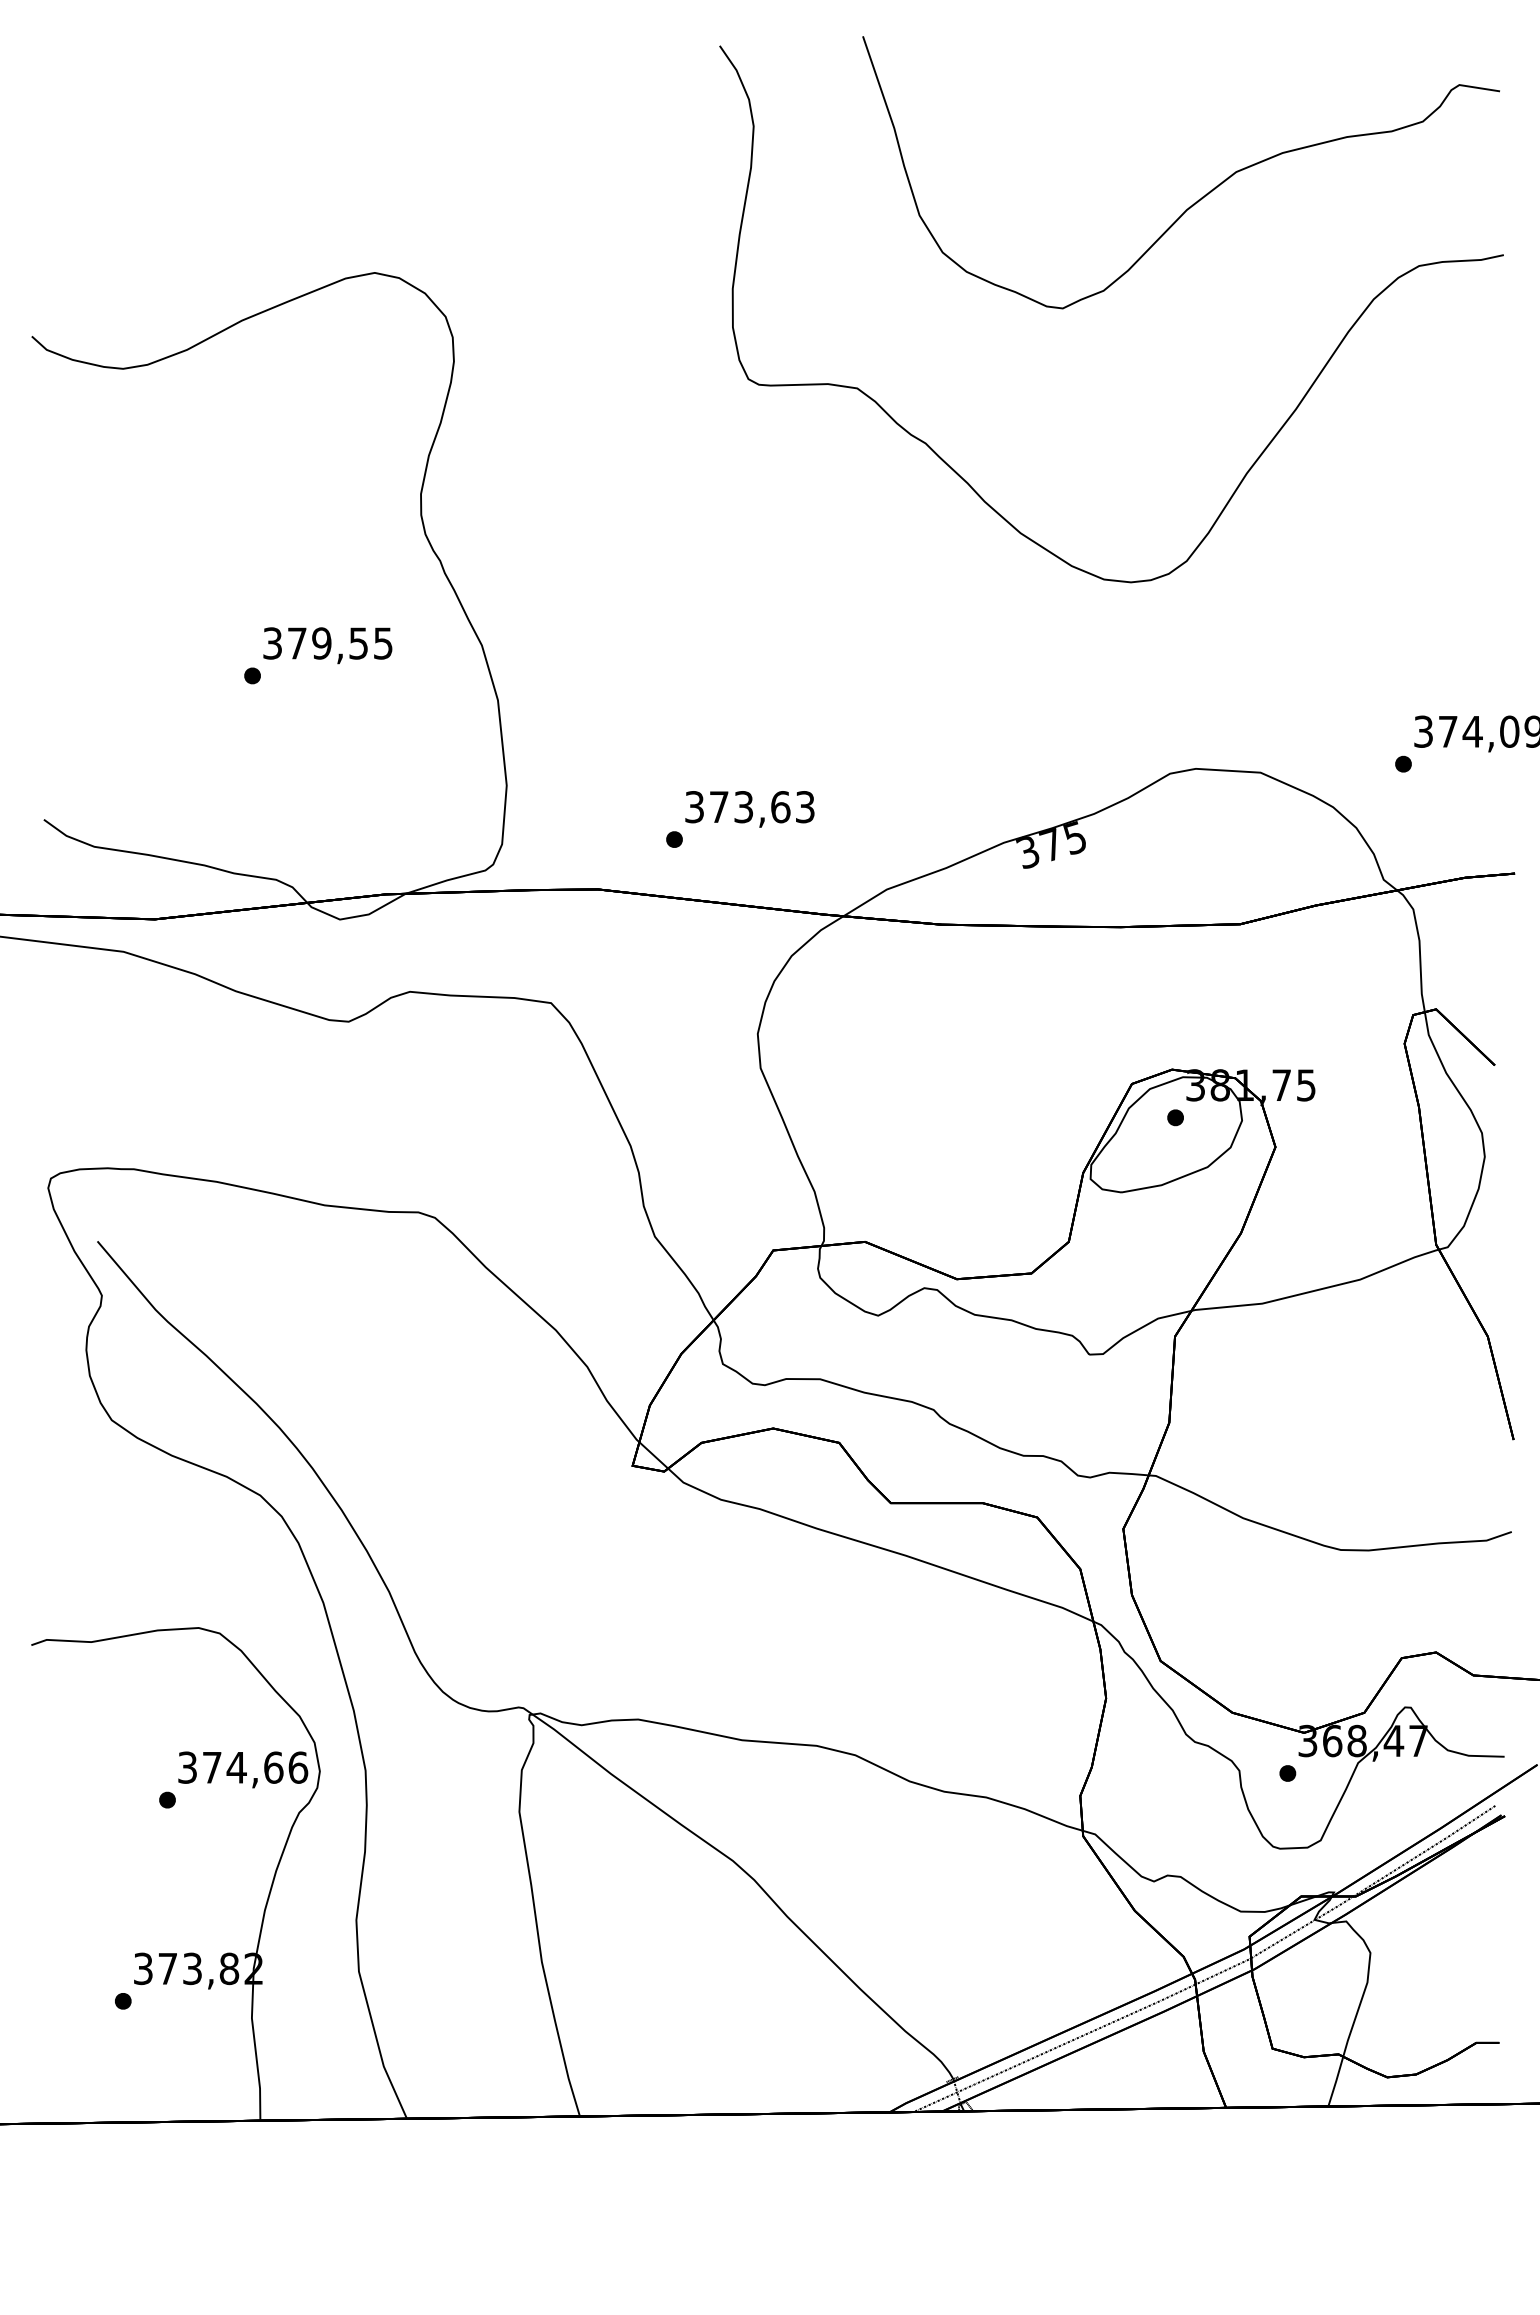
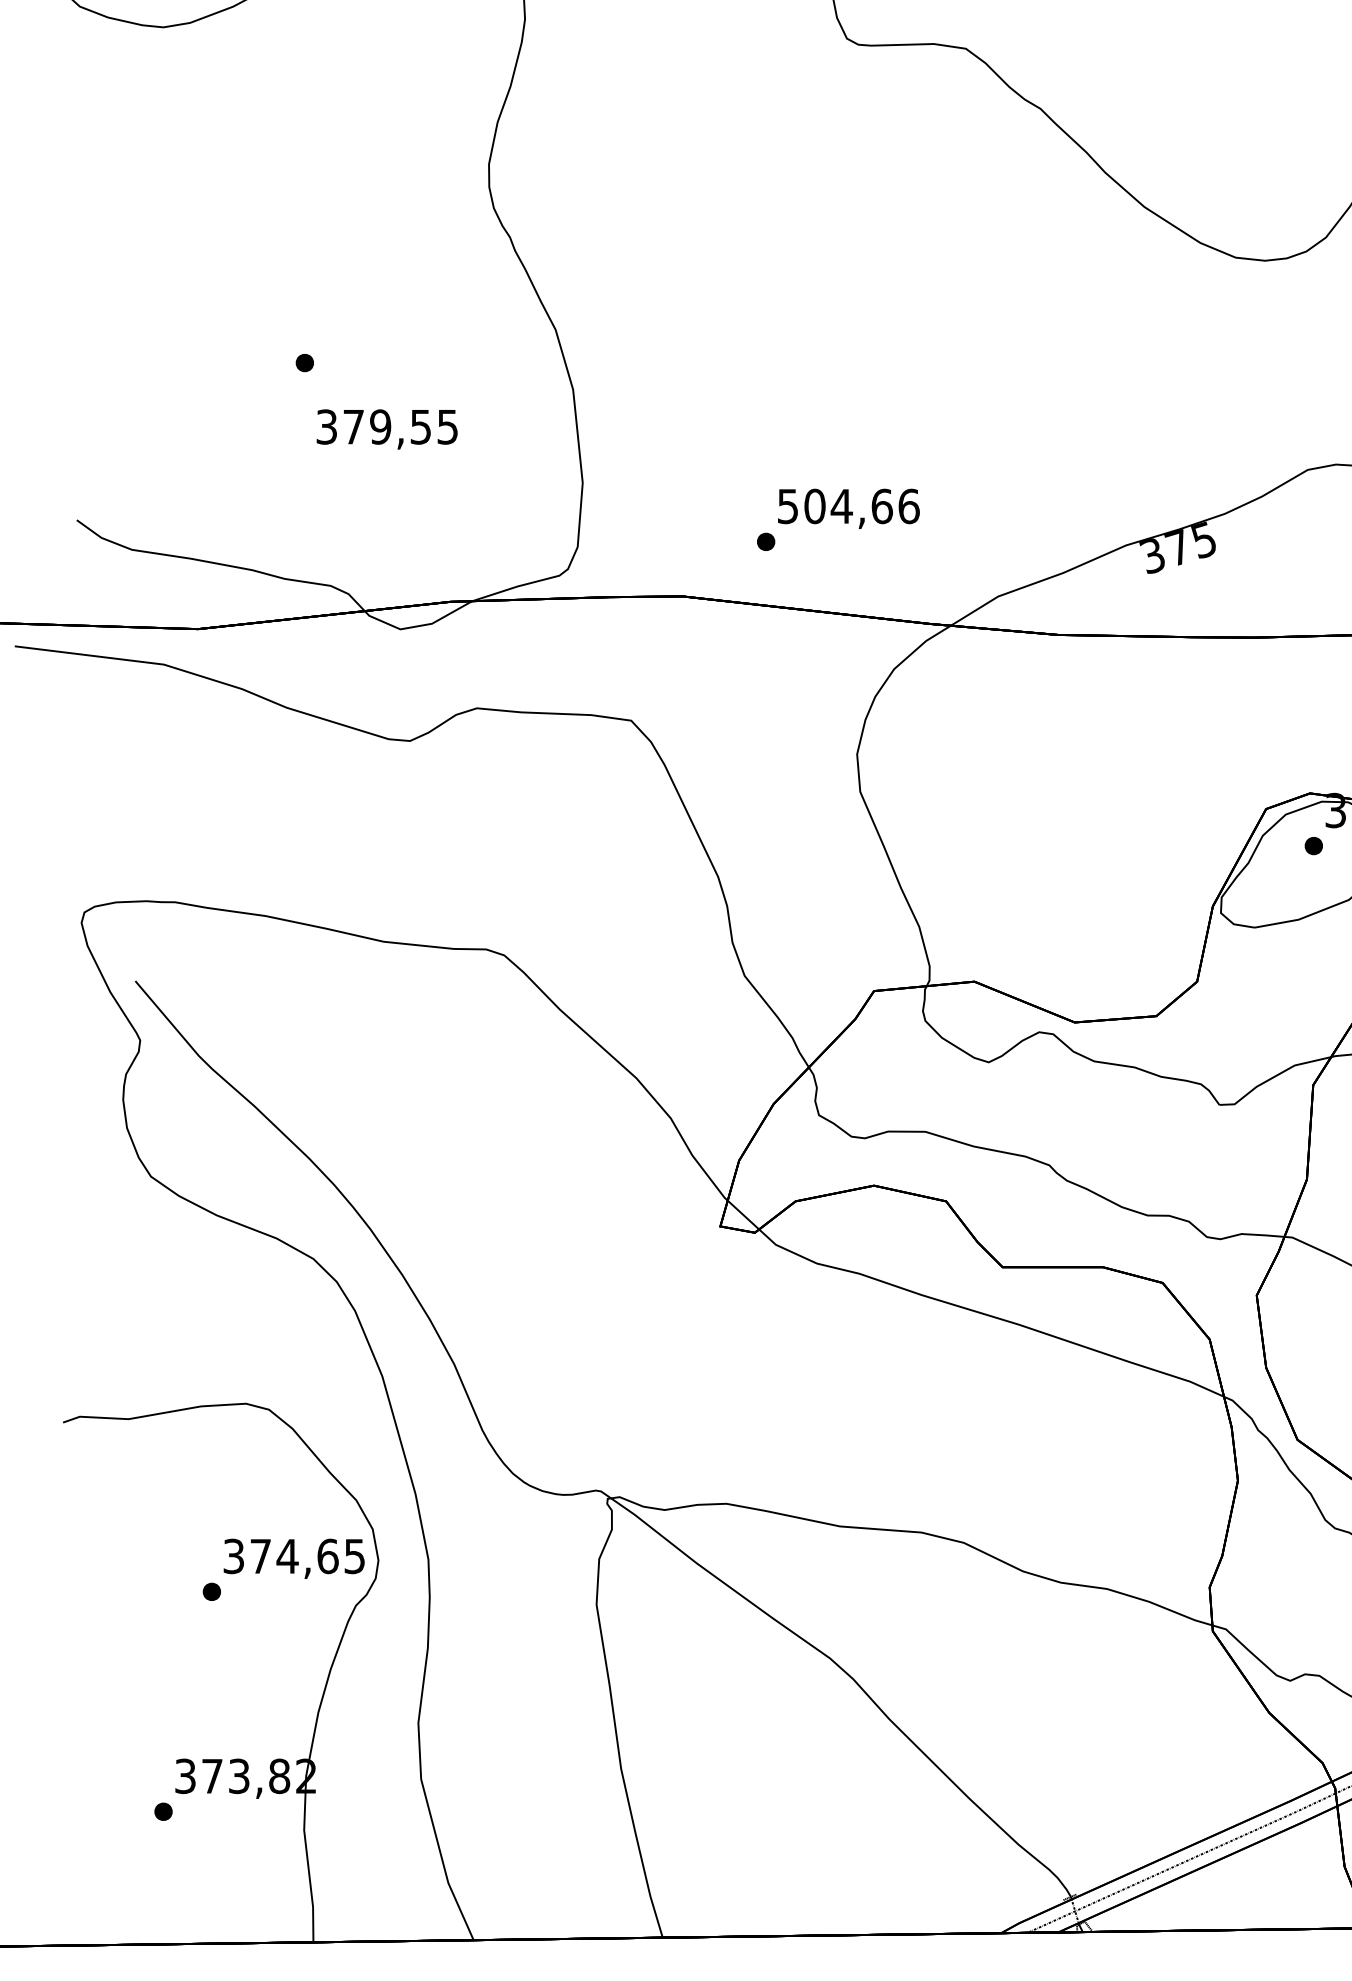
text: (327, 645) -> (386, 429), moved
text: (750, 807) -> (849, 506), 373,63 -> 504,66
text: (298, 1767) -> (355, 1556), 374,66 -> 374,65

